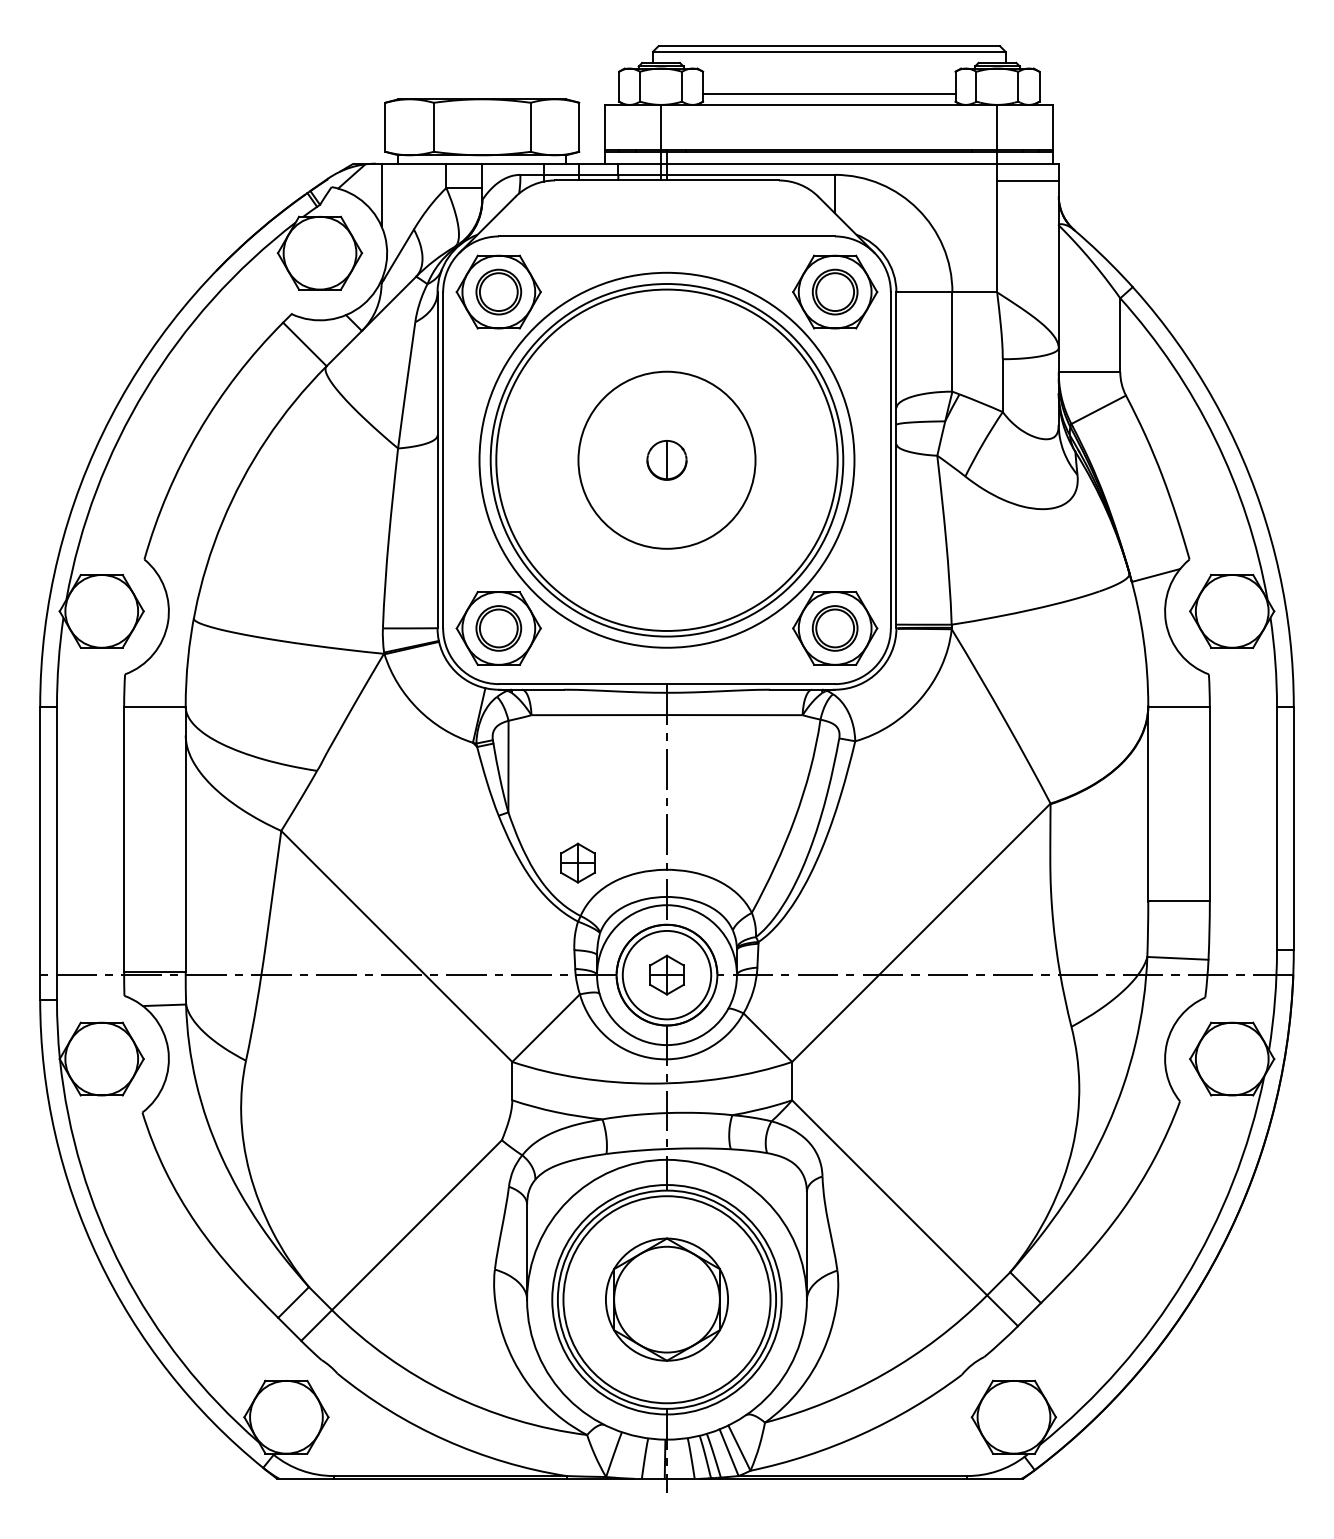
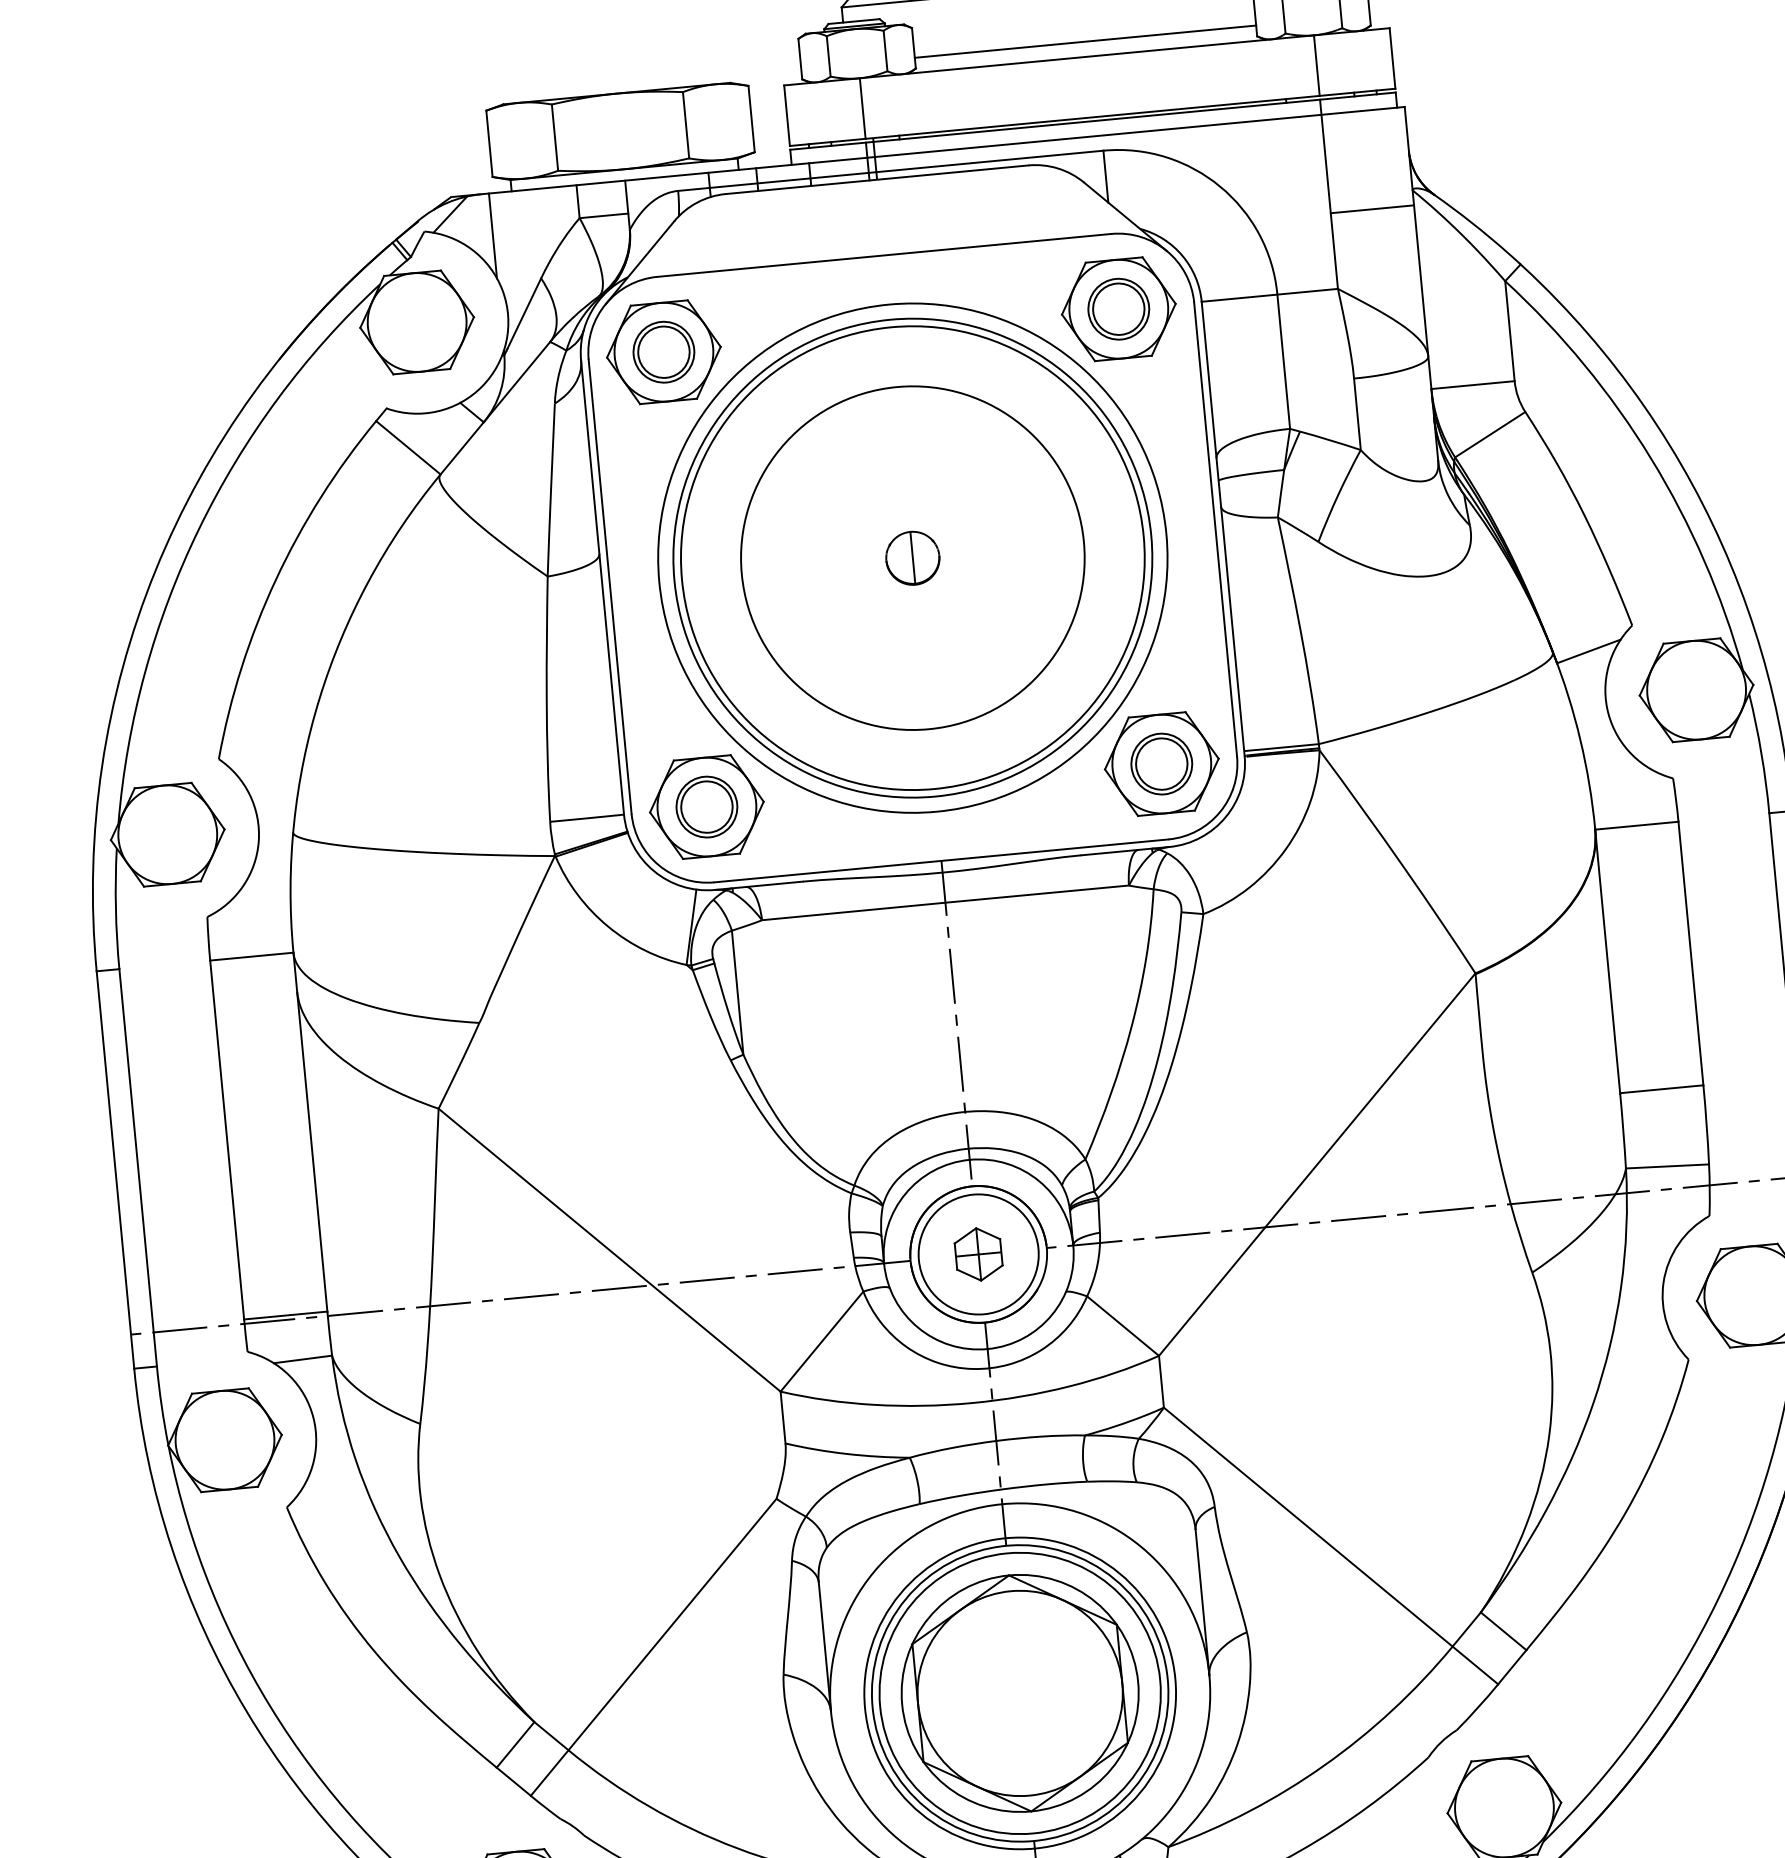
line: (1027, 181) -> (1371, 209), moved
circle: (666, 459) -> (912, 557), size x1.43
part: (577, 862) -> (843, 1113), removed
part: (666, 1299) -> (1019, 1693), size x1.43

